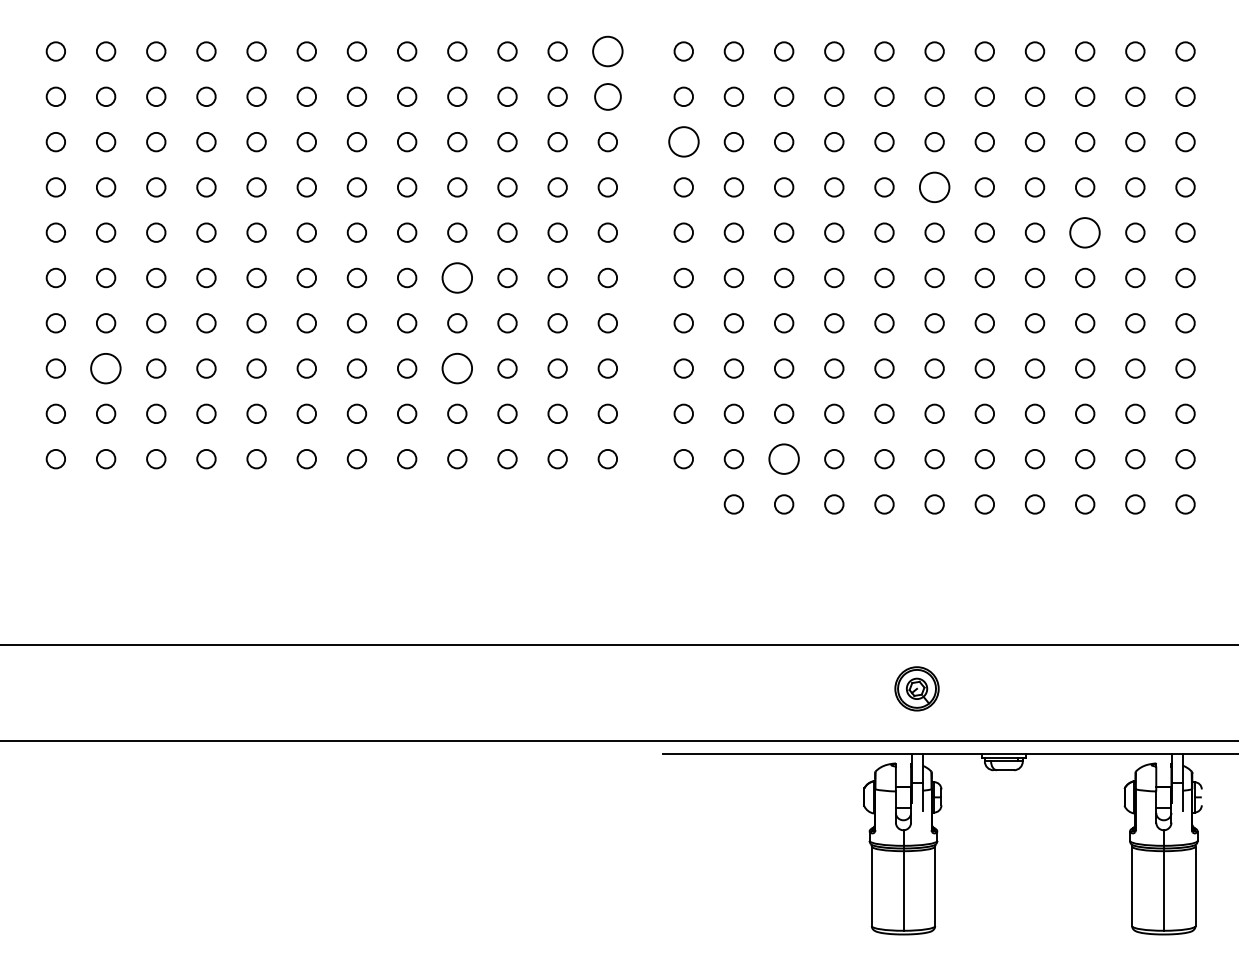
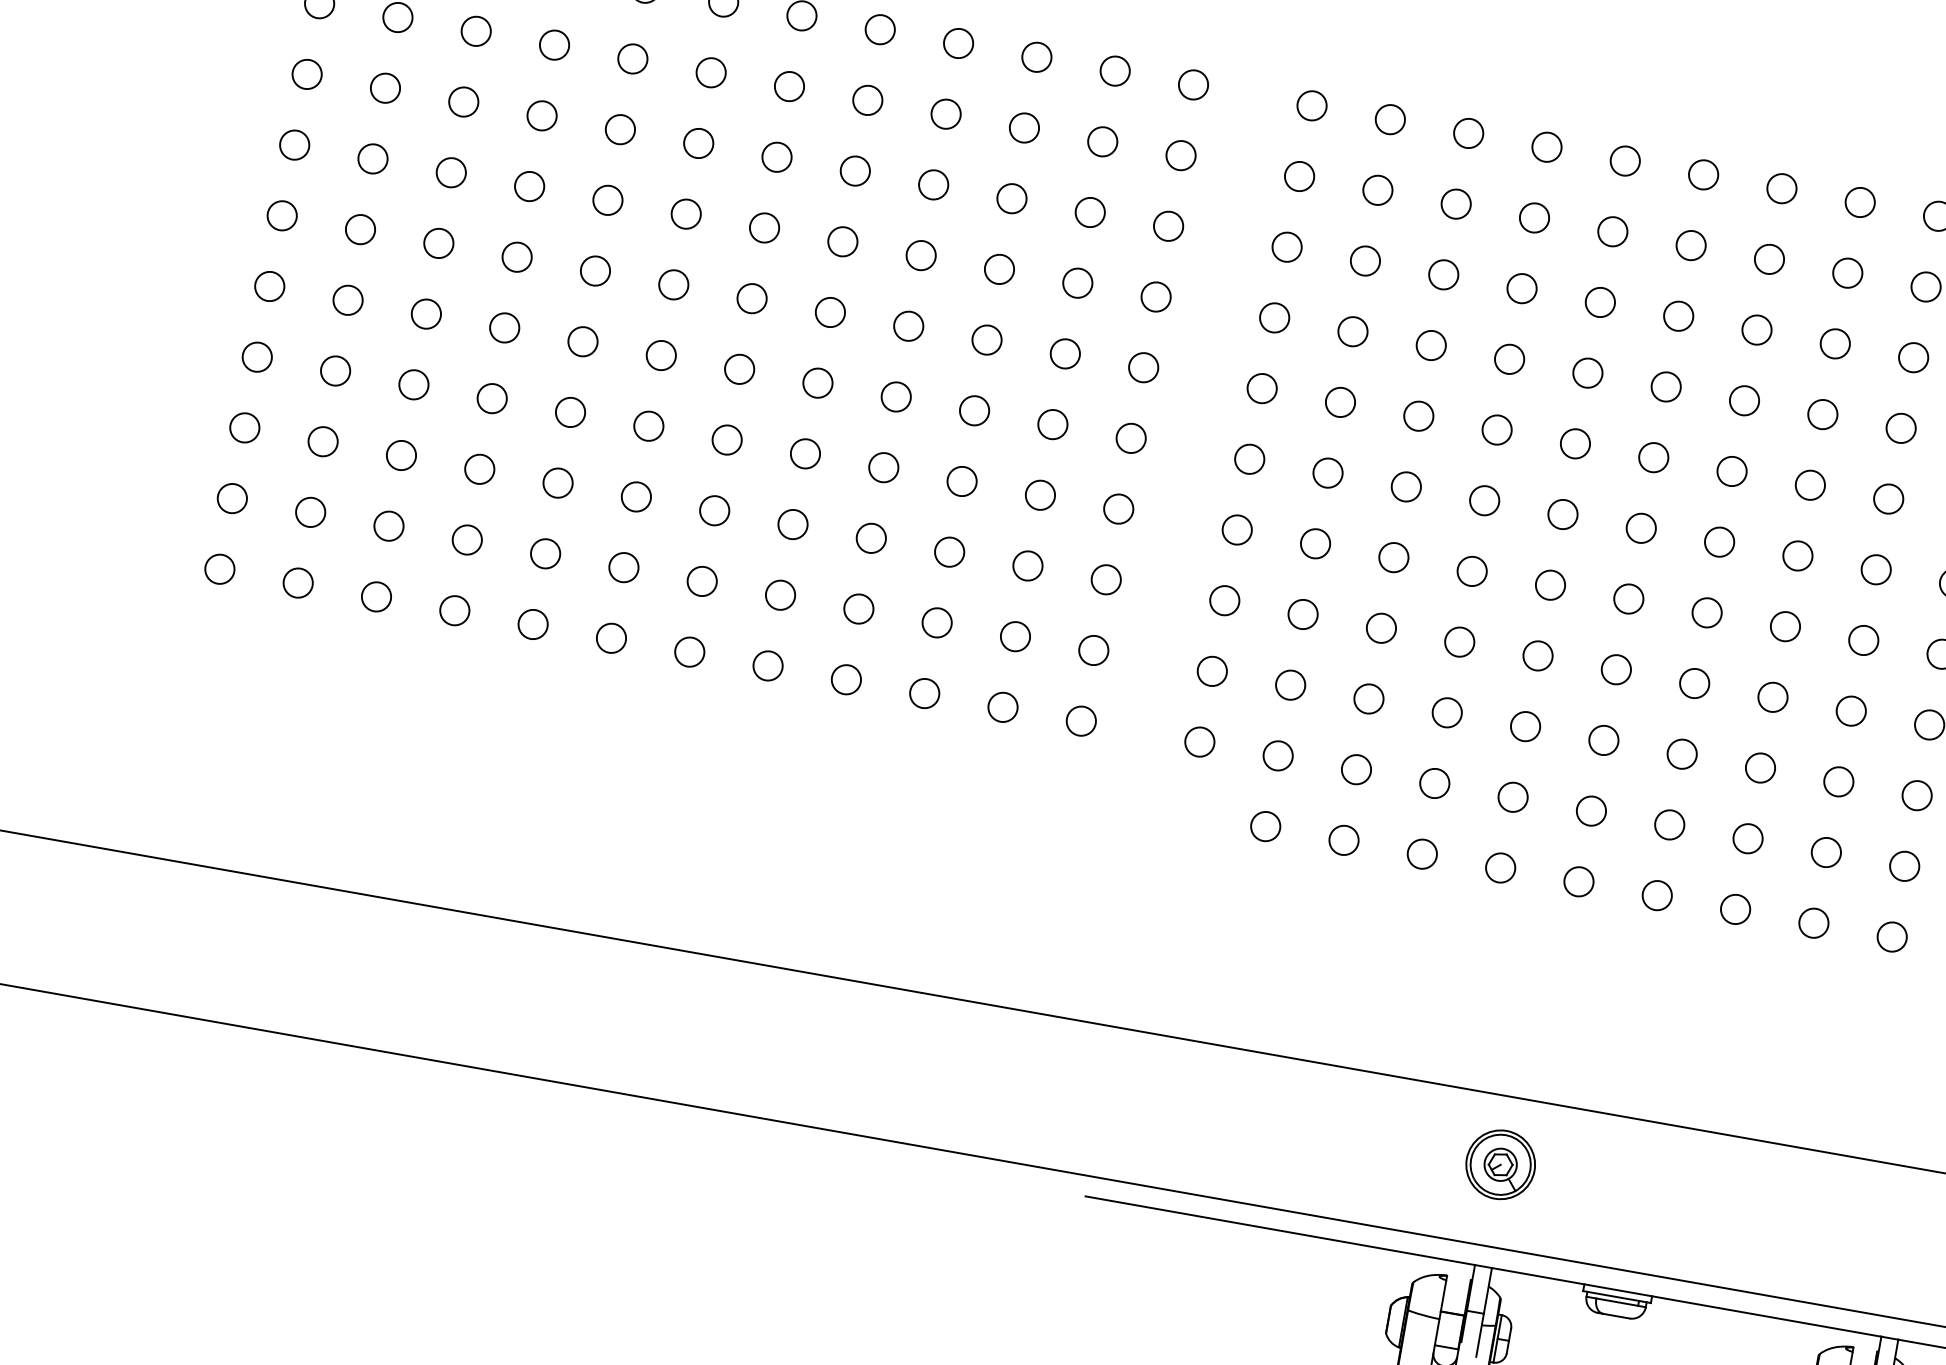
circle: (607, 51) -> (1192, 84), size x0.62
circle: (607, 96) -> (1180, 155), size x0.71
circle: (683, 142) -> (1286, 247), size x0.62
circle: (934, 187) -> (1665, 387), size x0.62
circle: (1085, 232) -> (1889, 498), size x0.62
circle: (457, 277) -> (896, 396), size x0.62
circle: (106, 368) -> (323, 441), size x0.62
circle: (457, 368) -> (871, 538), size x0.62
circle: (783, 458) -> (1355, 768), size x0.62

